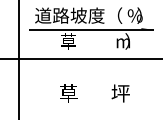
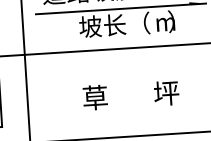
text: (85, 41) -> (113, 25), 草 -> 坡长（

